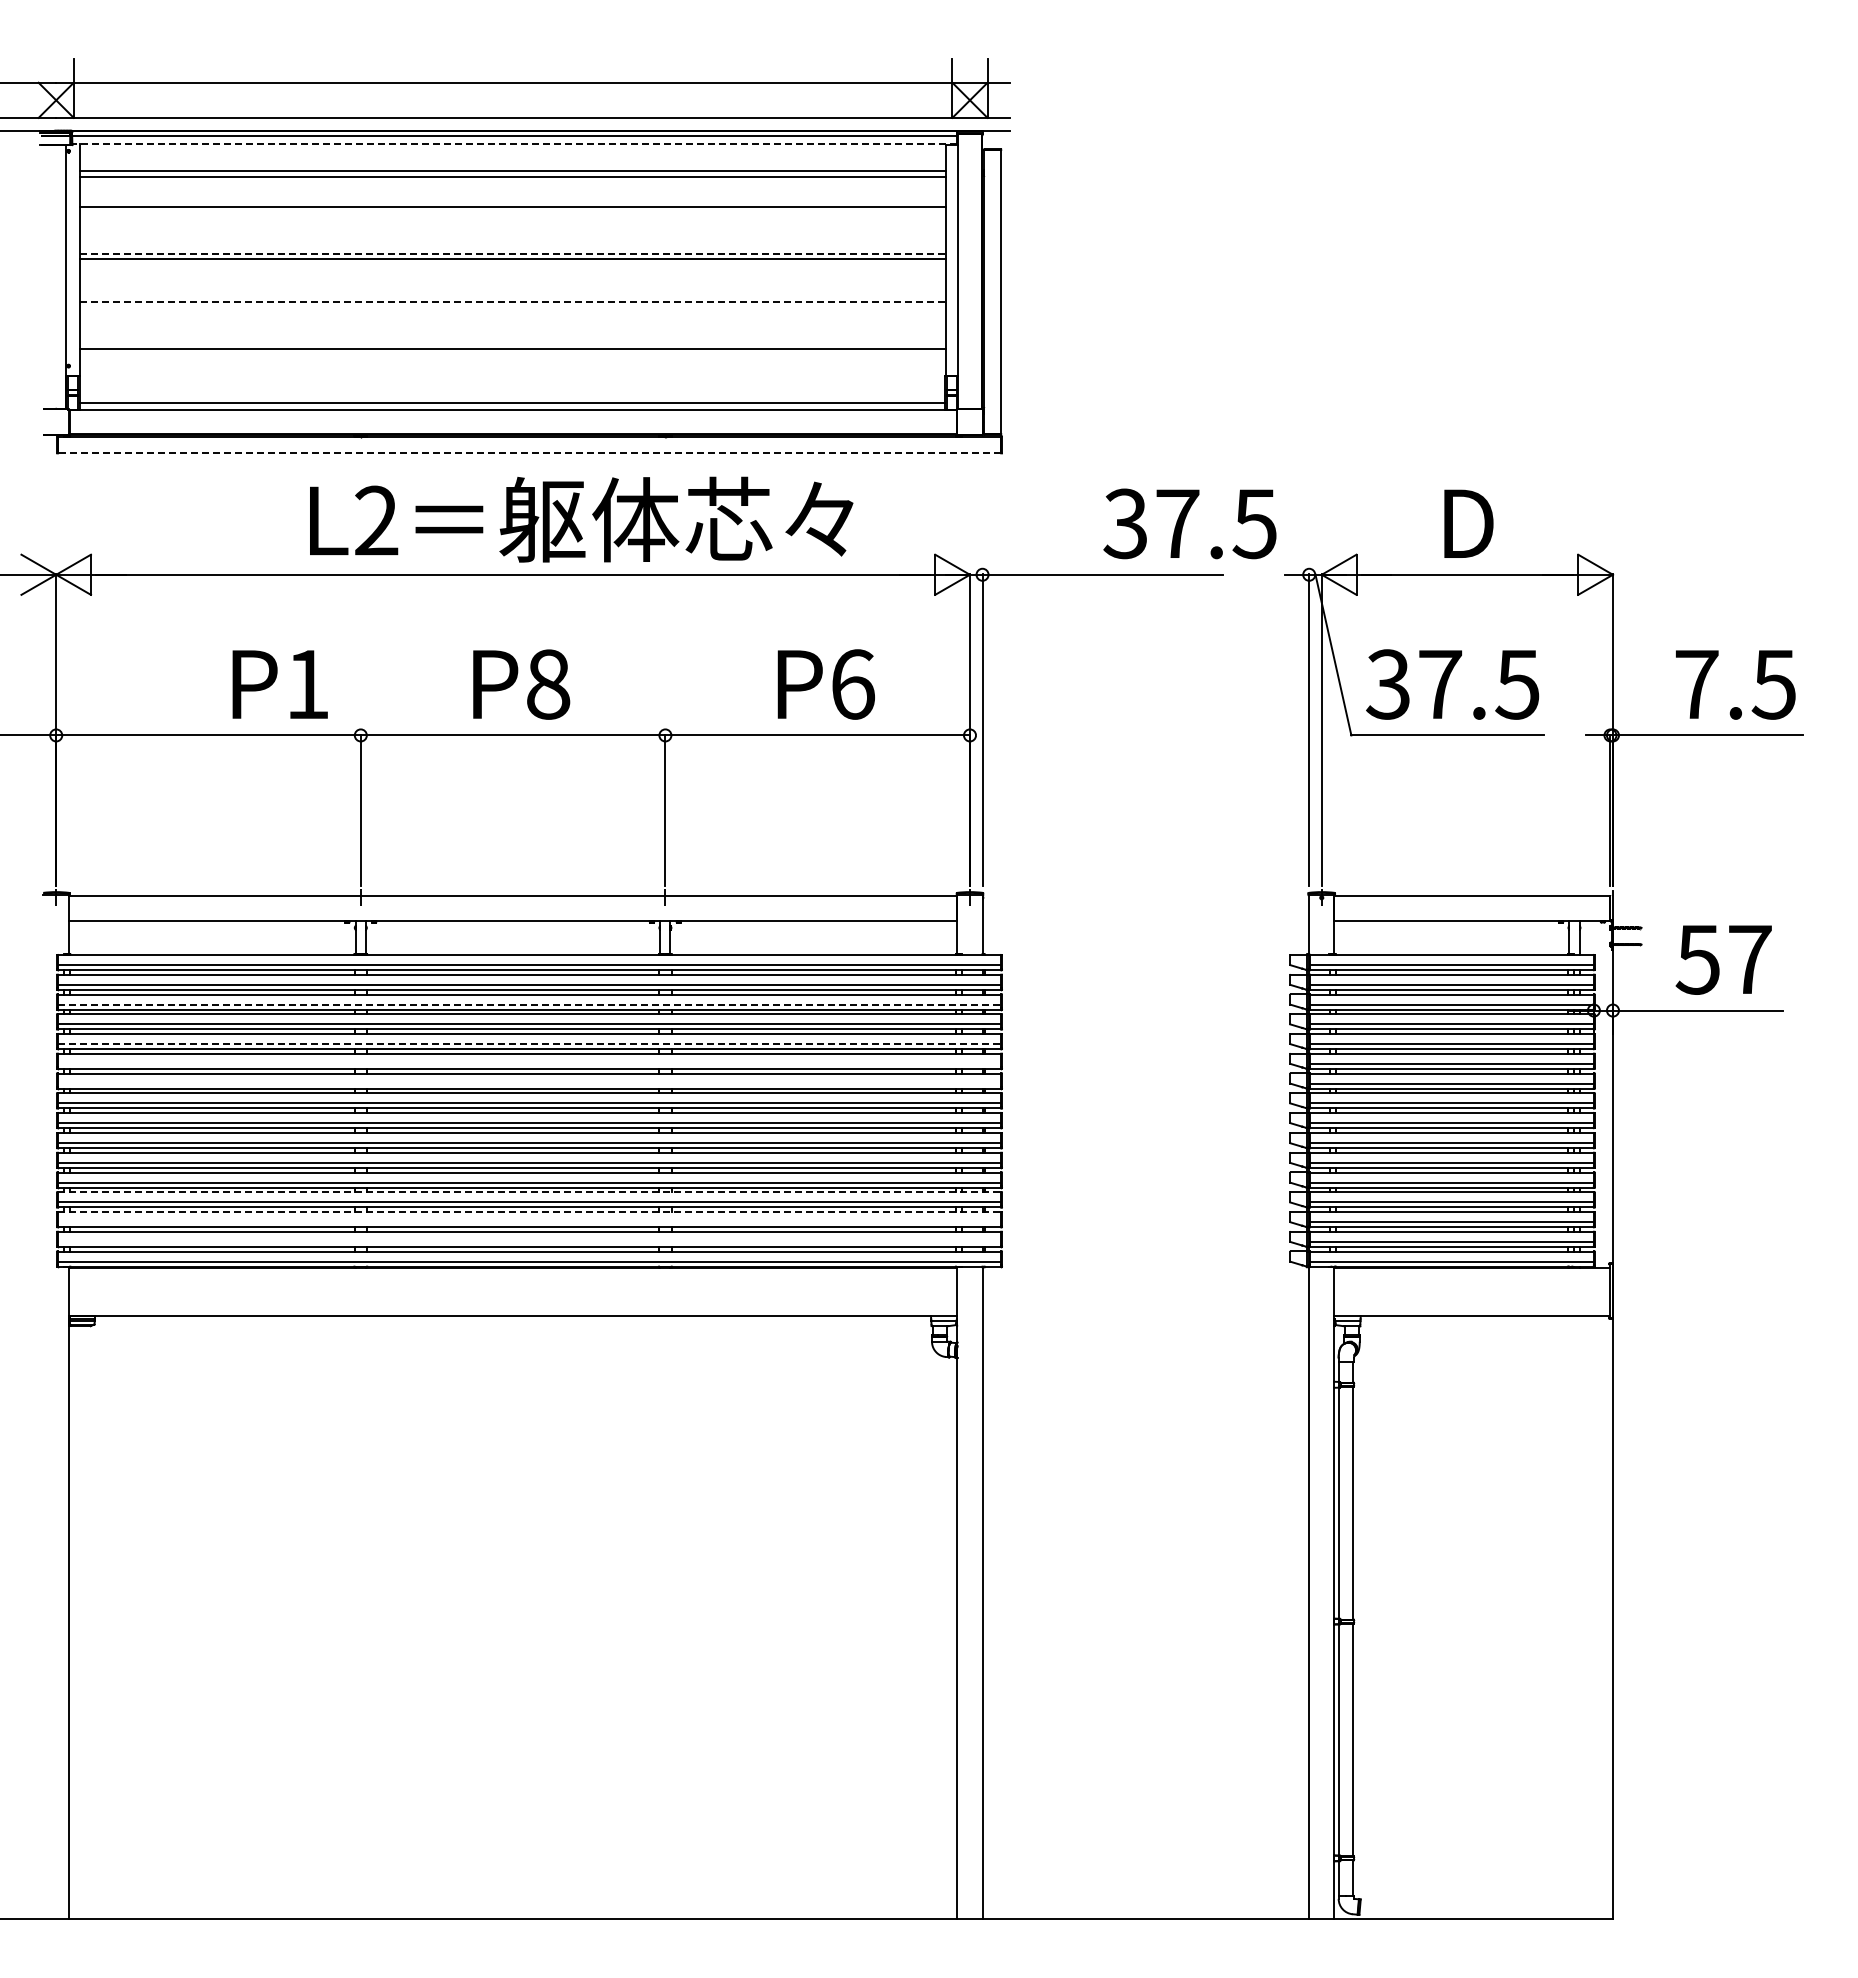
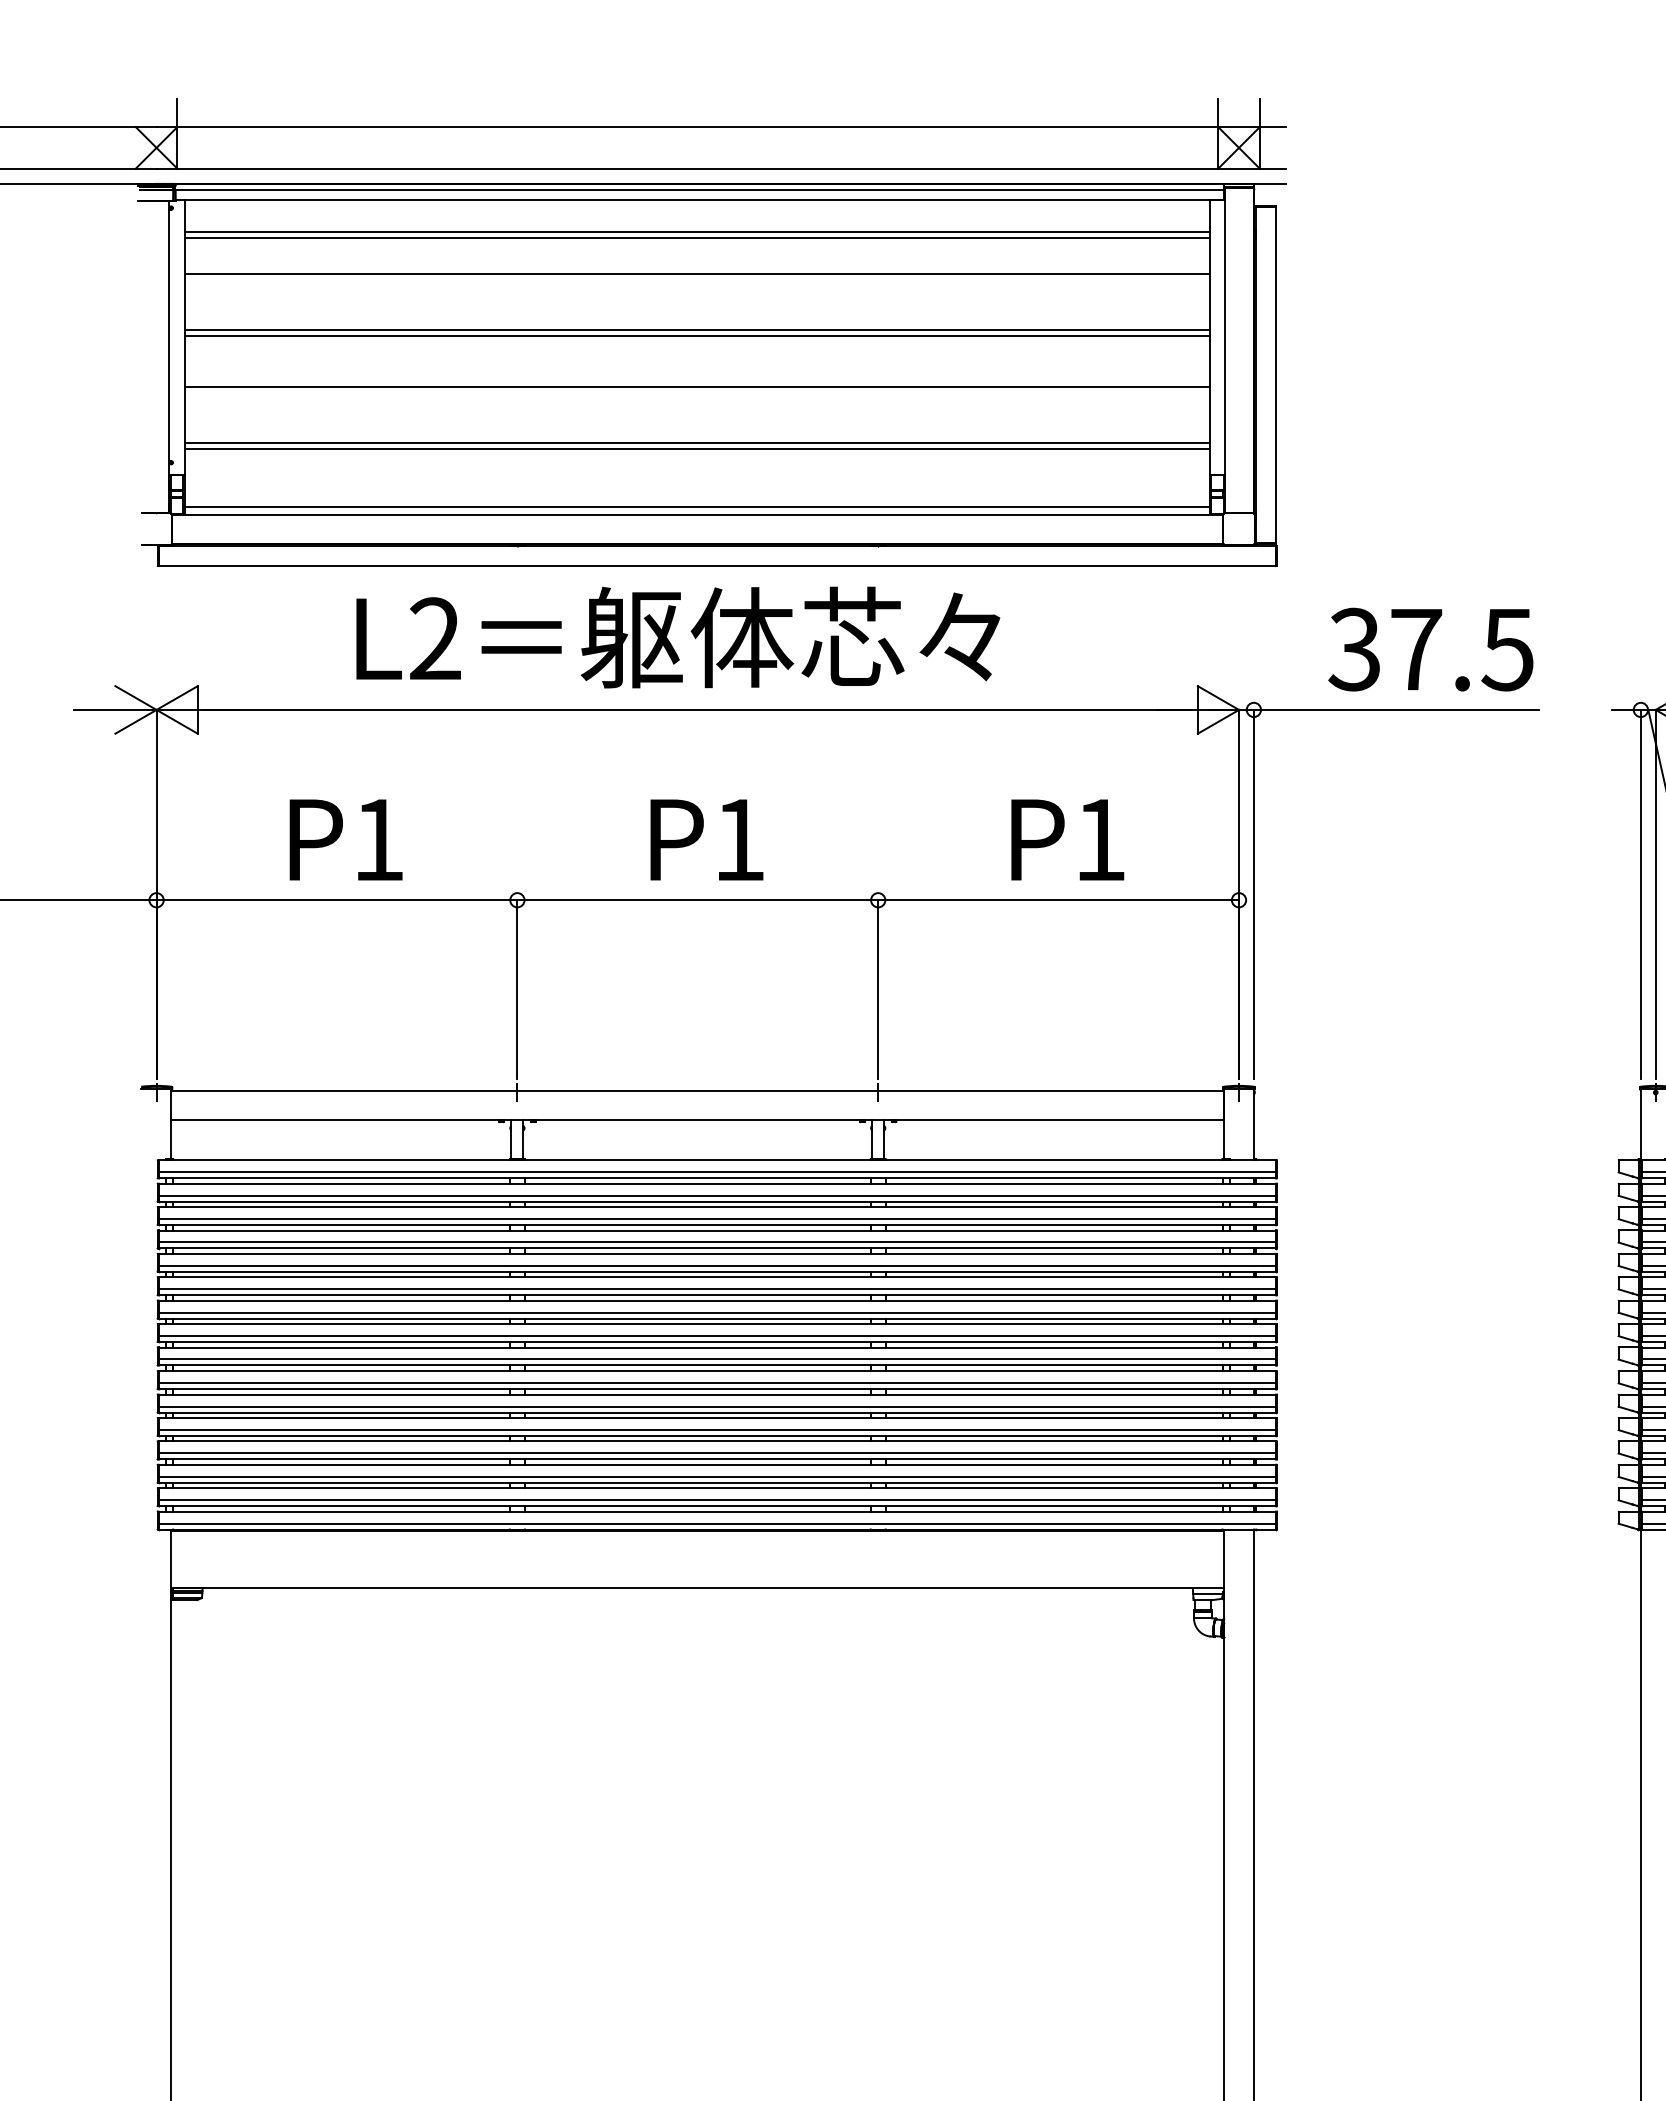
line: (514, 144) -> (699, 200), dashed -> solid
line: (512, 253) -> (697, 329), dashed -> solid
line: (512, 302) -> (697, 387), dashed -> solid
line: (512, 354) -> (697, 448), added
line: (529, 453) -> (717, 566), dashed -> solid
text: (581, 519) -> (678, 637), moved
text: (1189, 523) -> (1430, 649), moved
text: (279, 684) -> (345, 839), moved
text: (548, 684) -> (739, 839), P8 -> P1
text: (853, 684) -> (1101, 839), P6 -> P1
line: (529, 1004) -> (717, 1218), dashed -> solid
line: (529, 1044) -> (717, 1266), dashed -> solid
line: (529, 1063) -> (717, 1288), added
line: (529, 1083) -> (717, 1312), added
line: (529, 1192) -> (717, 1441), dashed -> solid
line: (529, 1212) -> (717, 1465), dashed -> solid
line: (529, 1222) -> (717, 1477), added
line: (529, 1241) -> (717, 1499), added

